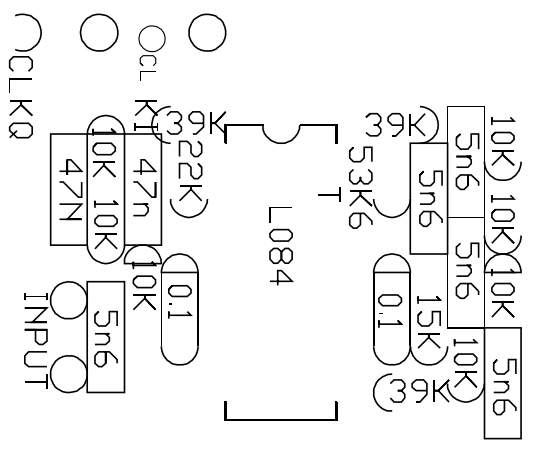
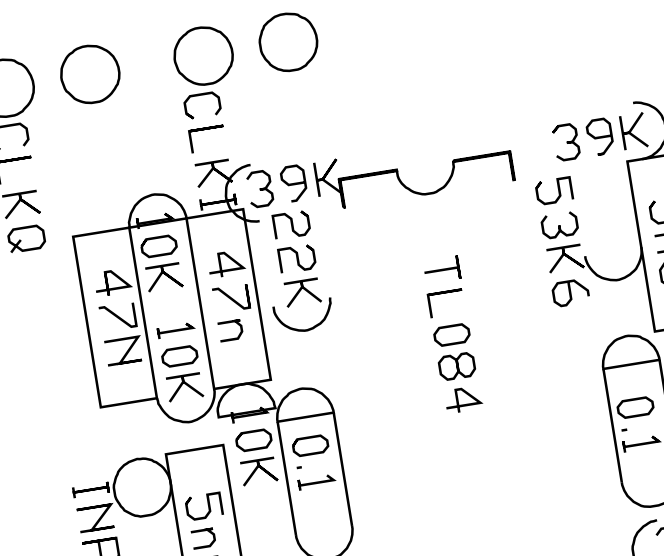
part: (98, 32) -> (89, 74), moved
part: (151, 52) -> (207, 86), size x1.43
line: (329, 194) -> (442, 269), moved

